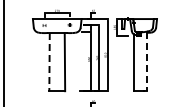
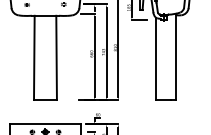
line: (147, 61) -> (176, 57), dashed -> solid
line: (49, 62) -> (34, 58), dashed -> solid

